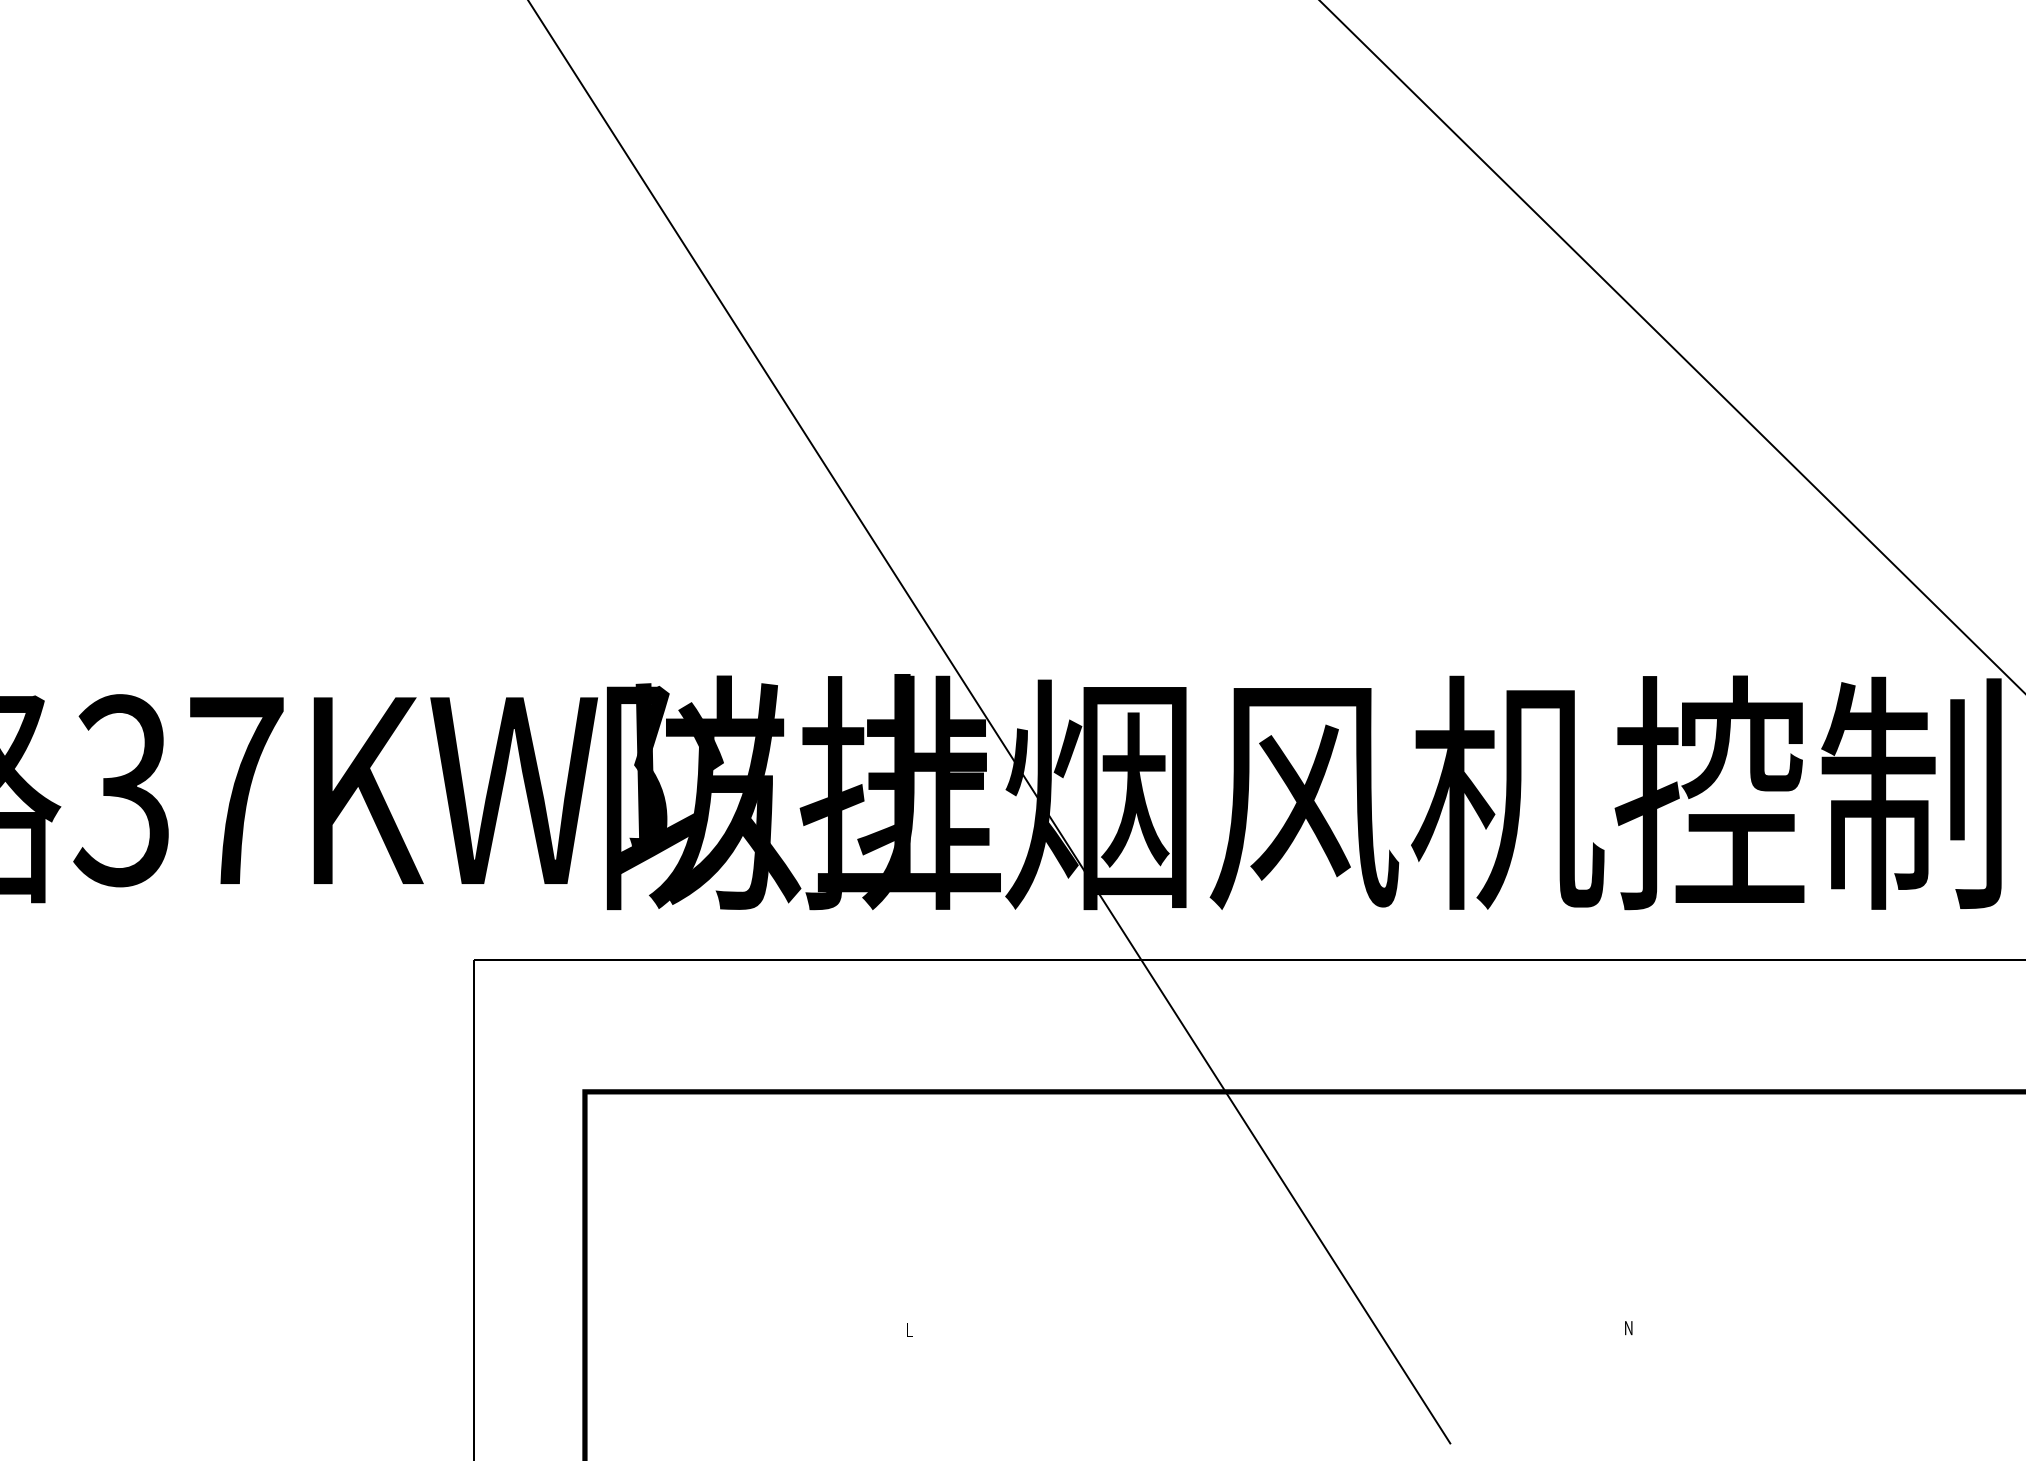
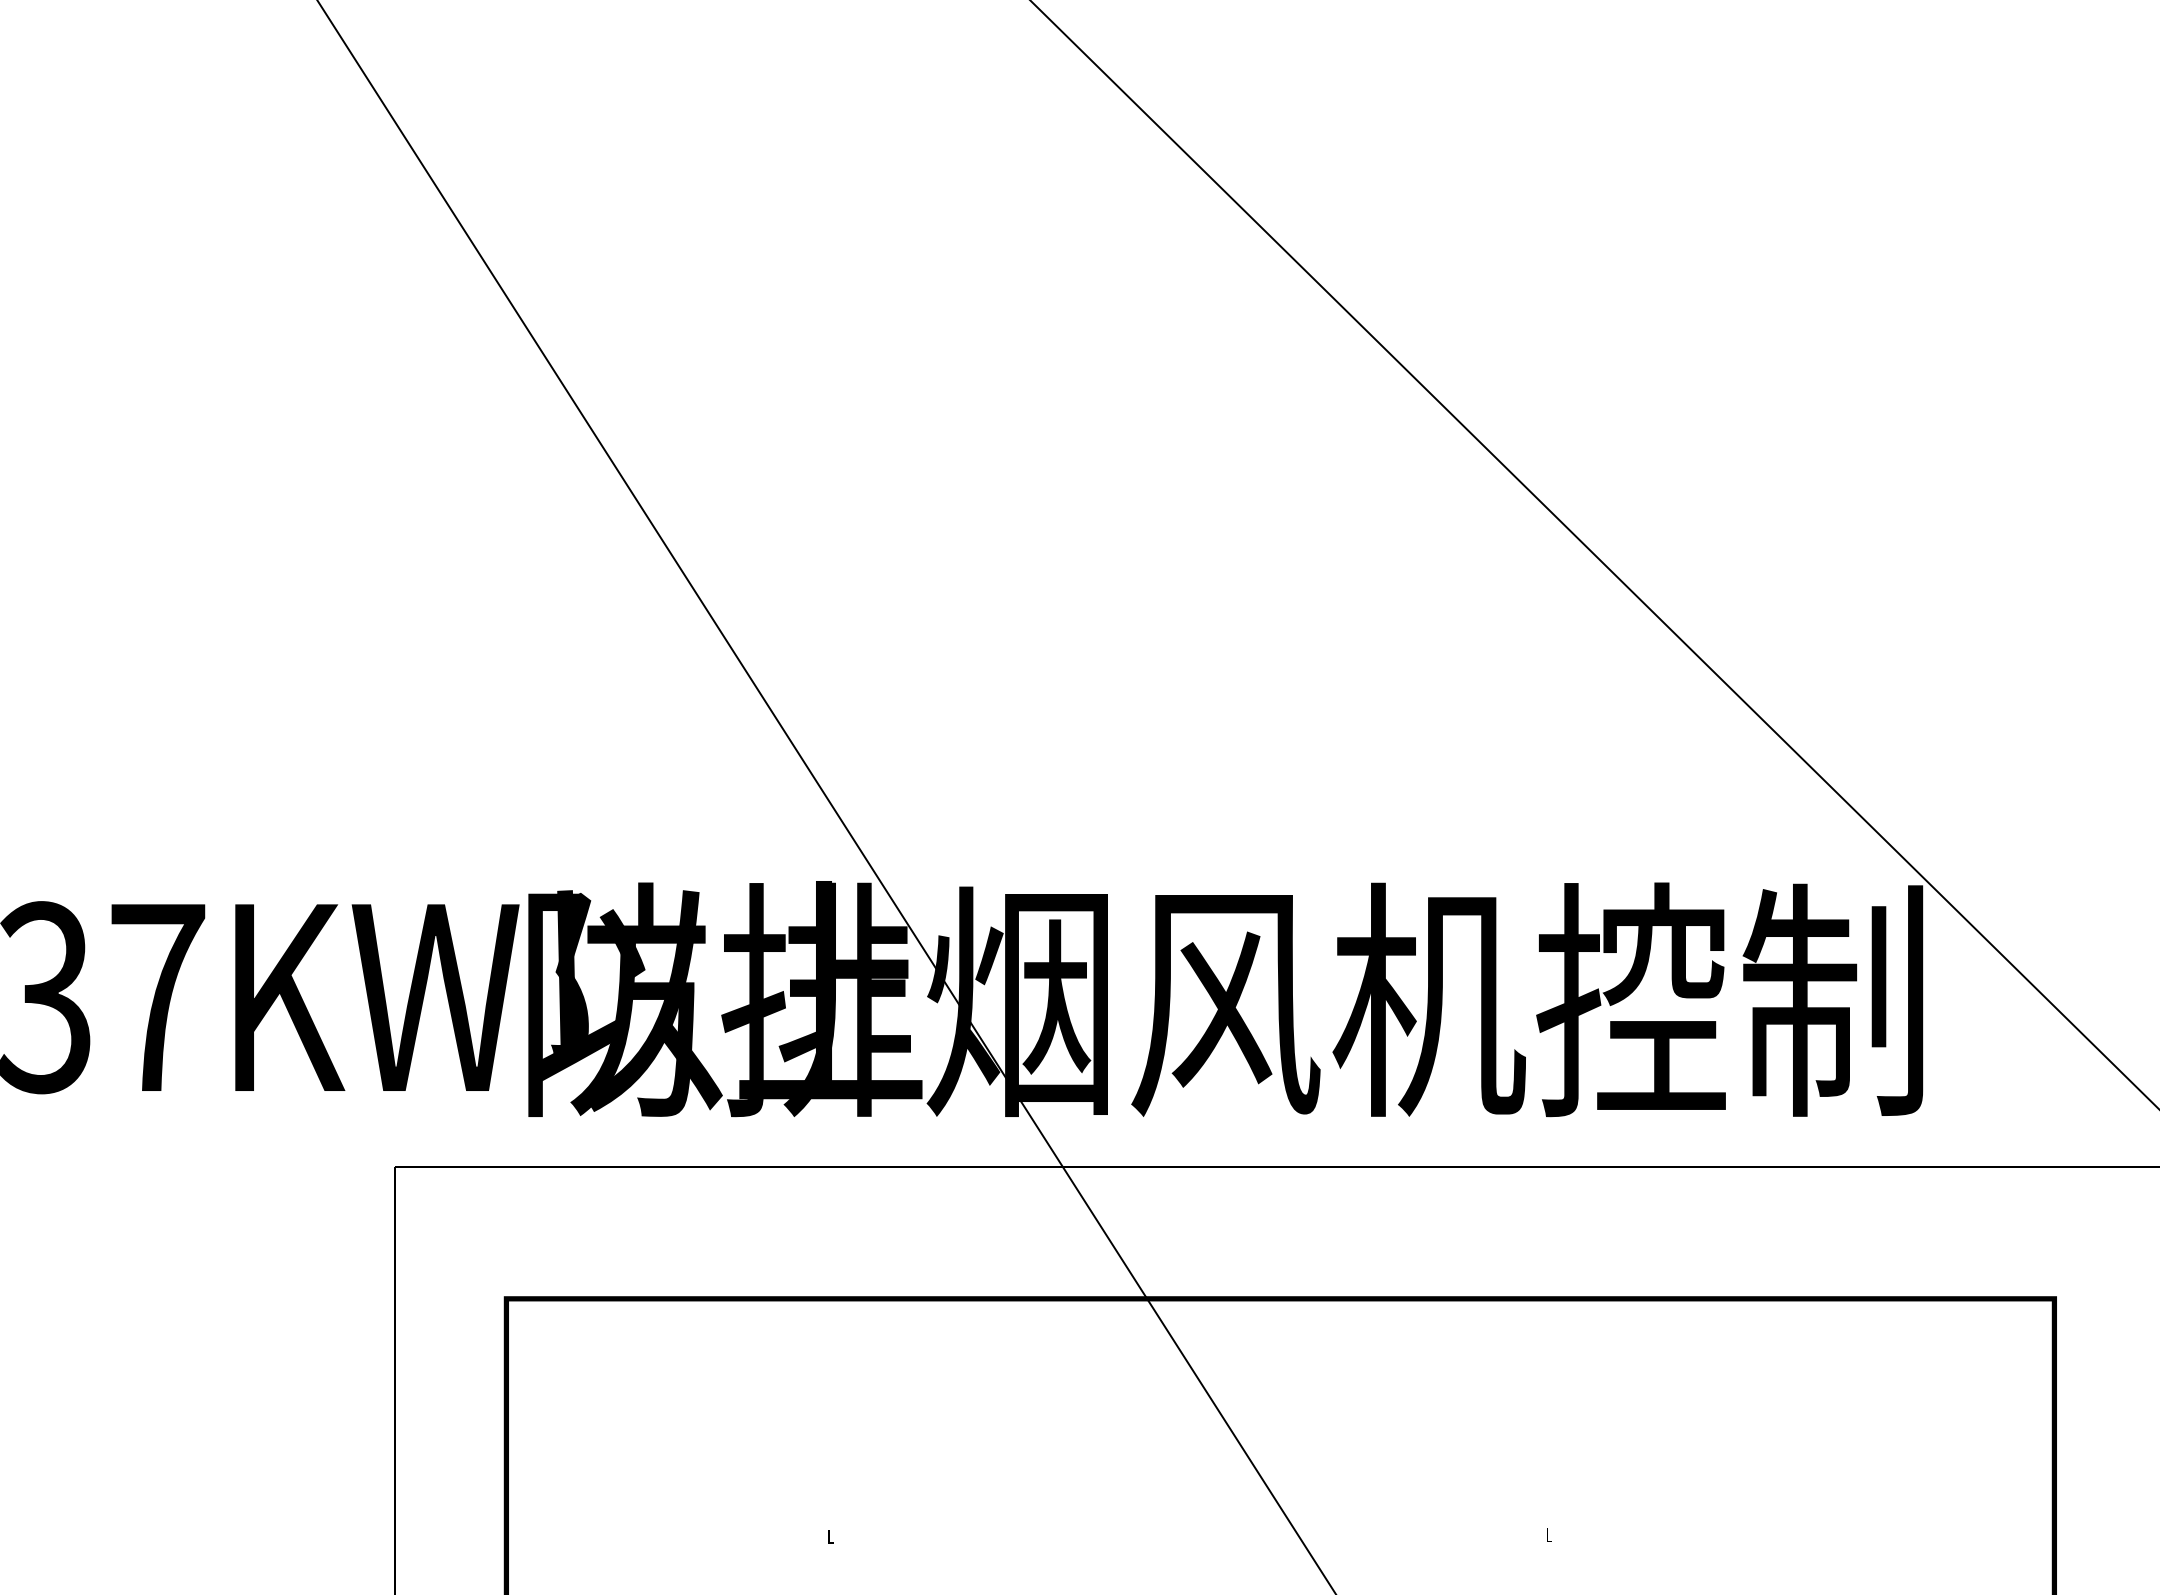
text: (1628, 1328) -> (1549, 1535), N -> L

